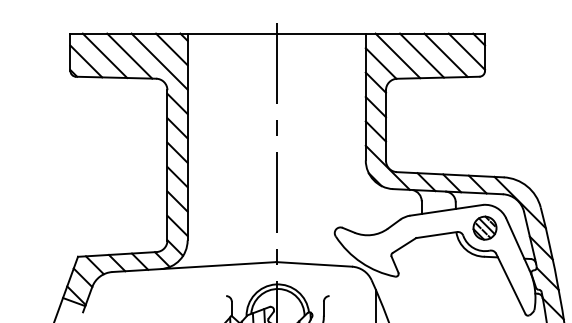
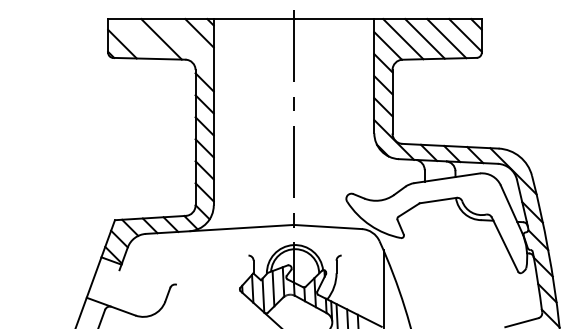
line: (105, 56) -> (139, 39), removed
line: (159, 61) -> (188, 44), removed
part: (484, 228) -> (481, 194), removed

